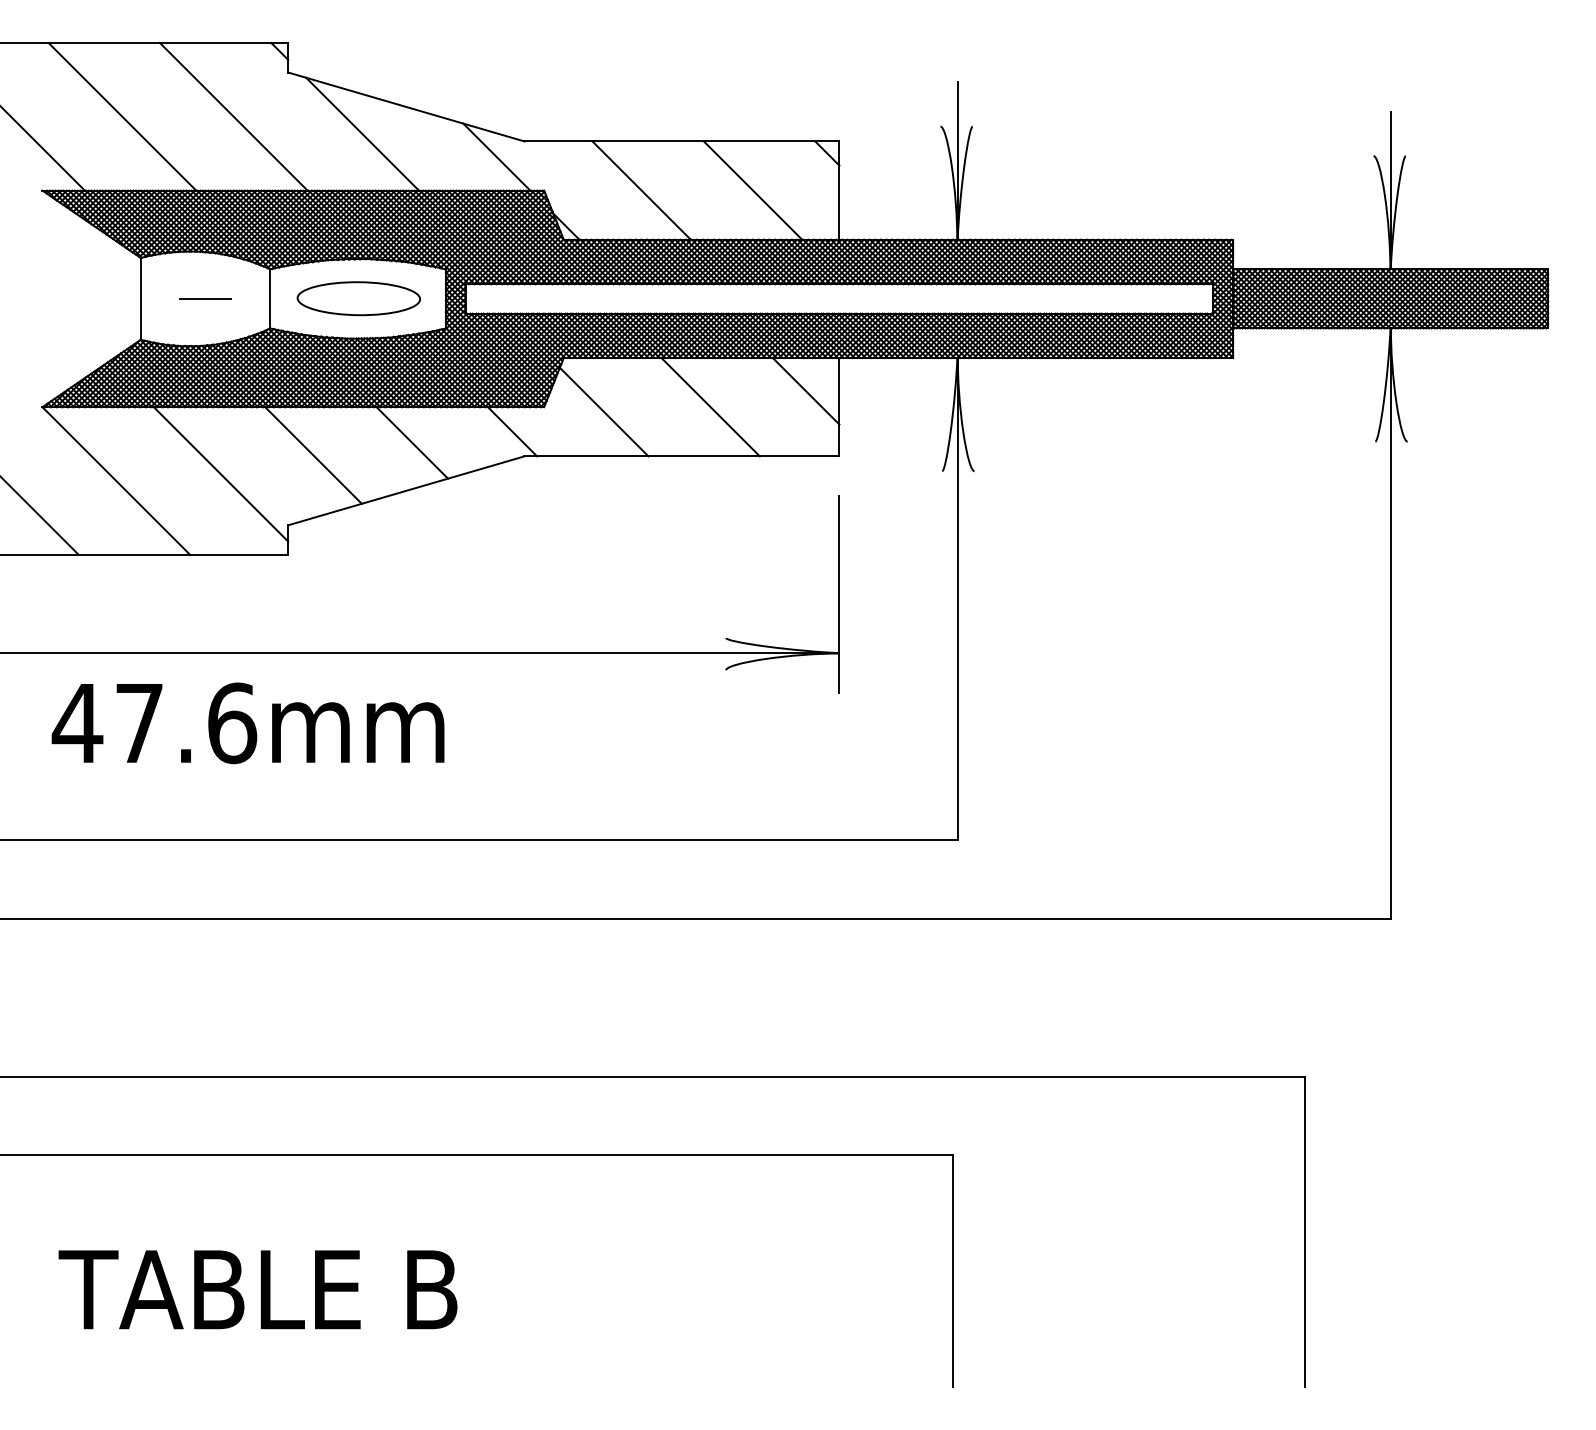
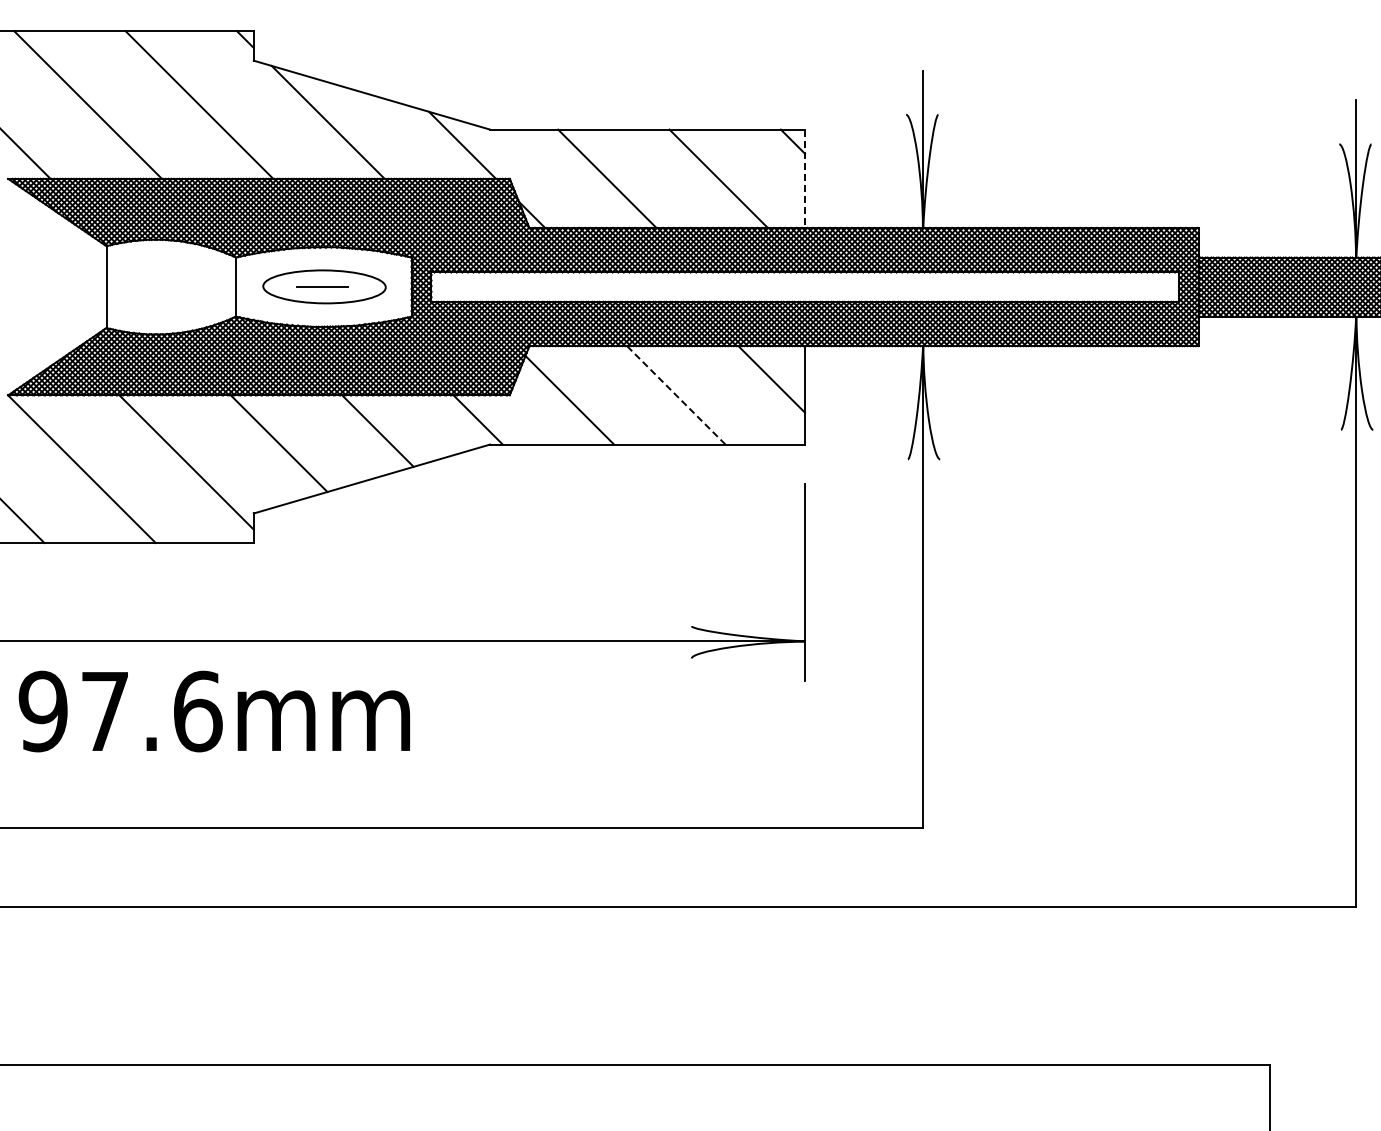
line: (839, 191) -> (805, 179), solid -> dashed
line: (205, 298) -> (322, 286), moved
line: (710, 407) -> (676, 395), solid -> dashed
text: (77, 723) -> (43, 711), 47.6mm -> 97.6mm

